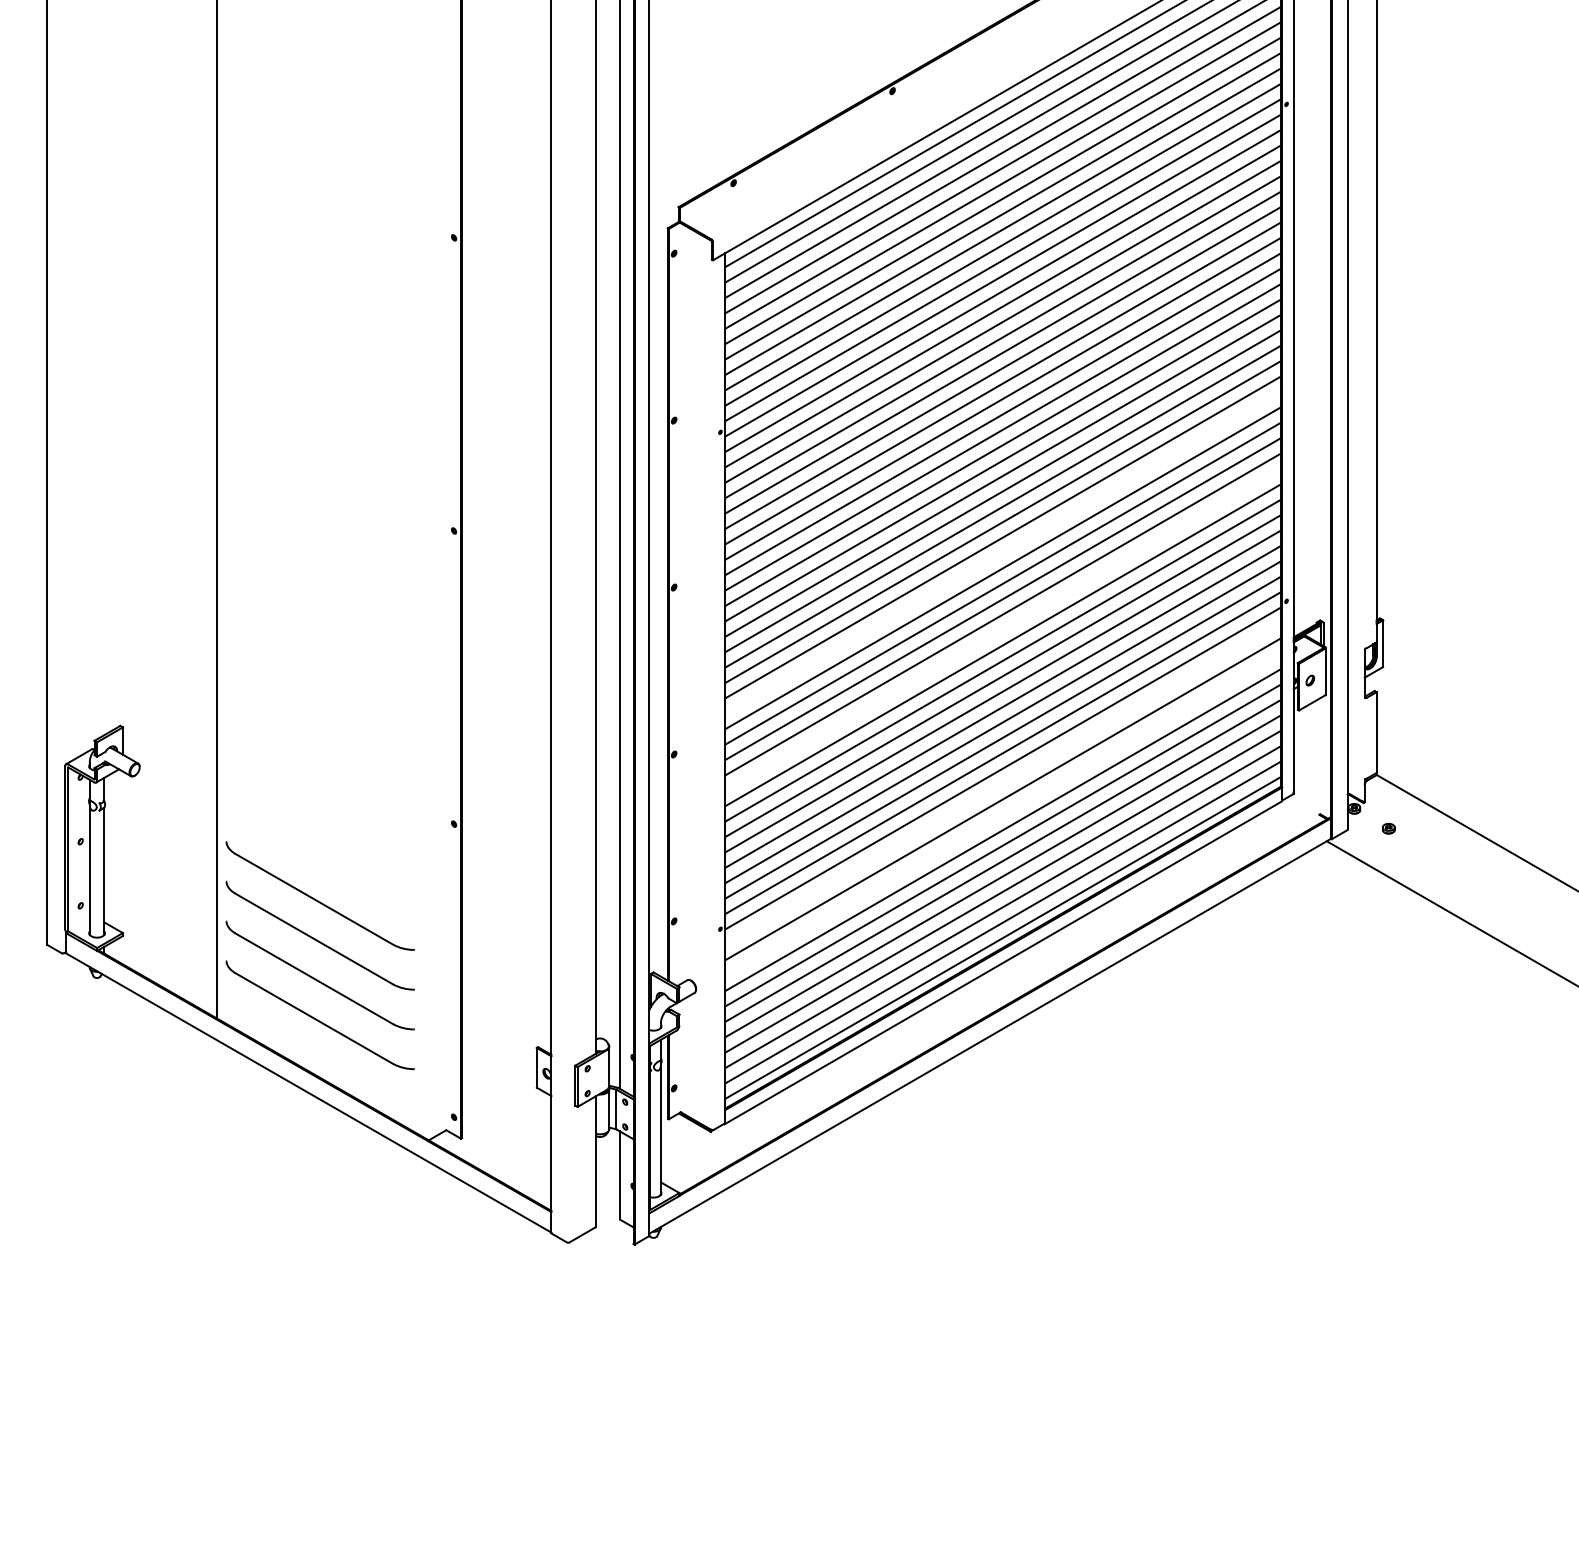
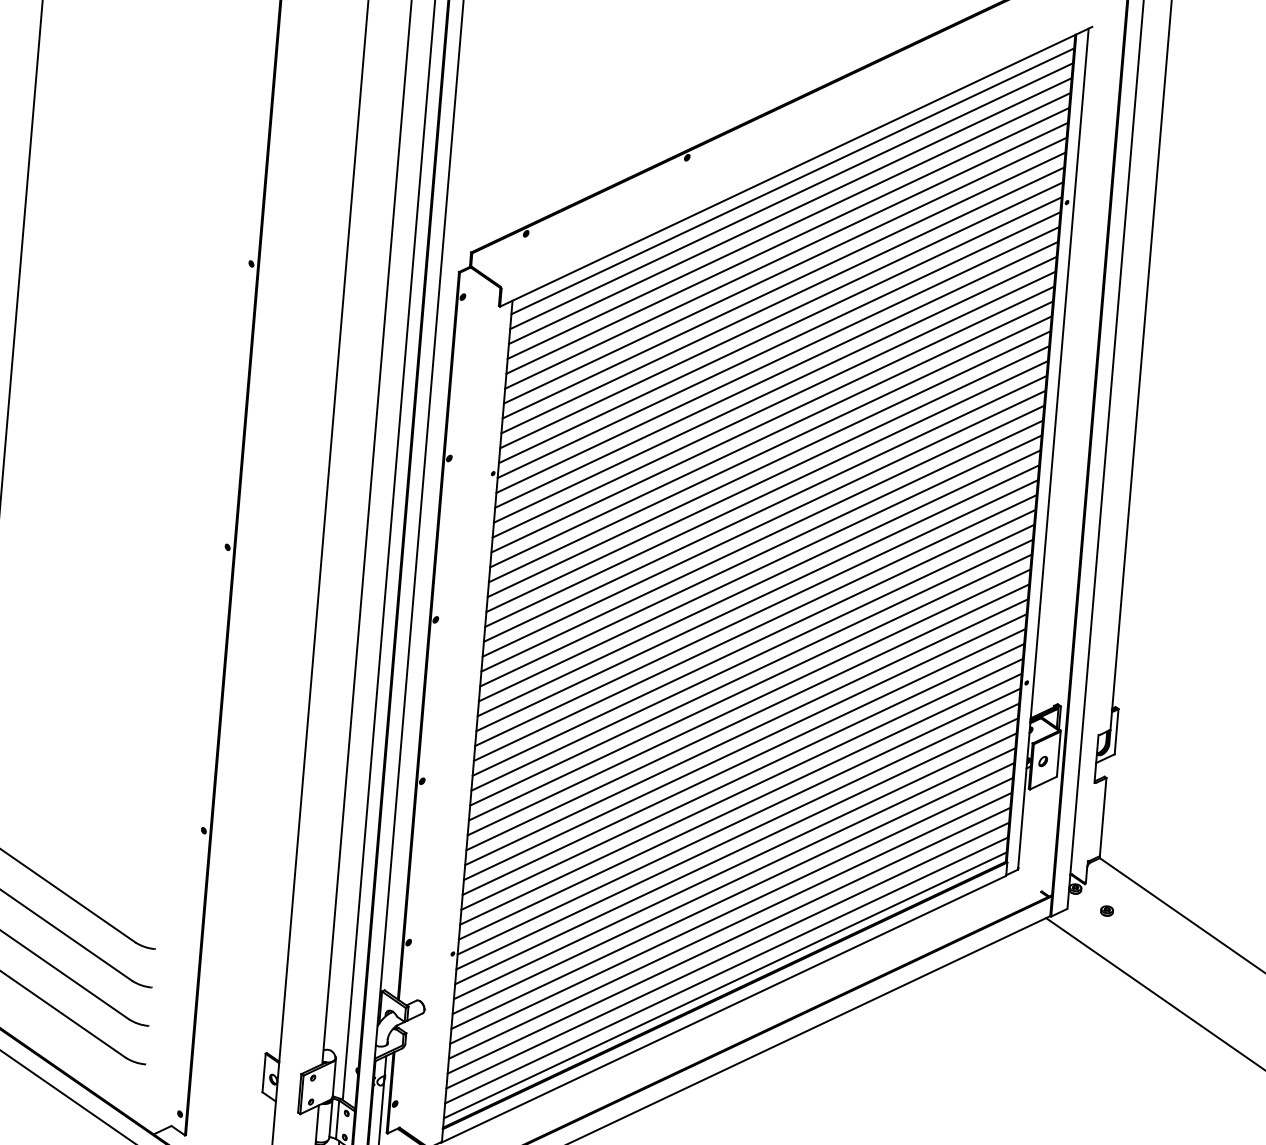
line: (1002, 552) -> (756, 612), added
line: (1002, 629) -> (749, 687), added
line: (1002, 783) -> (737, 835), added
line: (1002, 814) -> (734, 865), added

